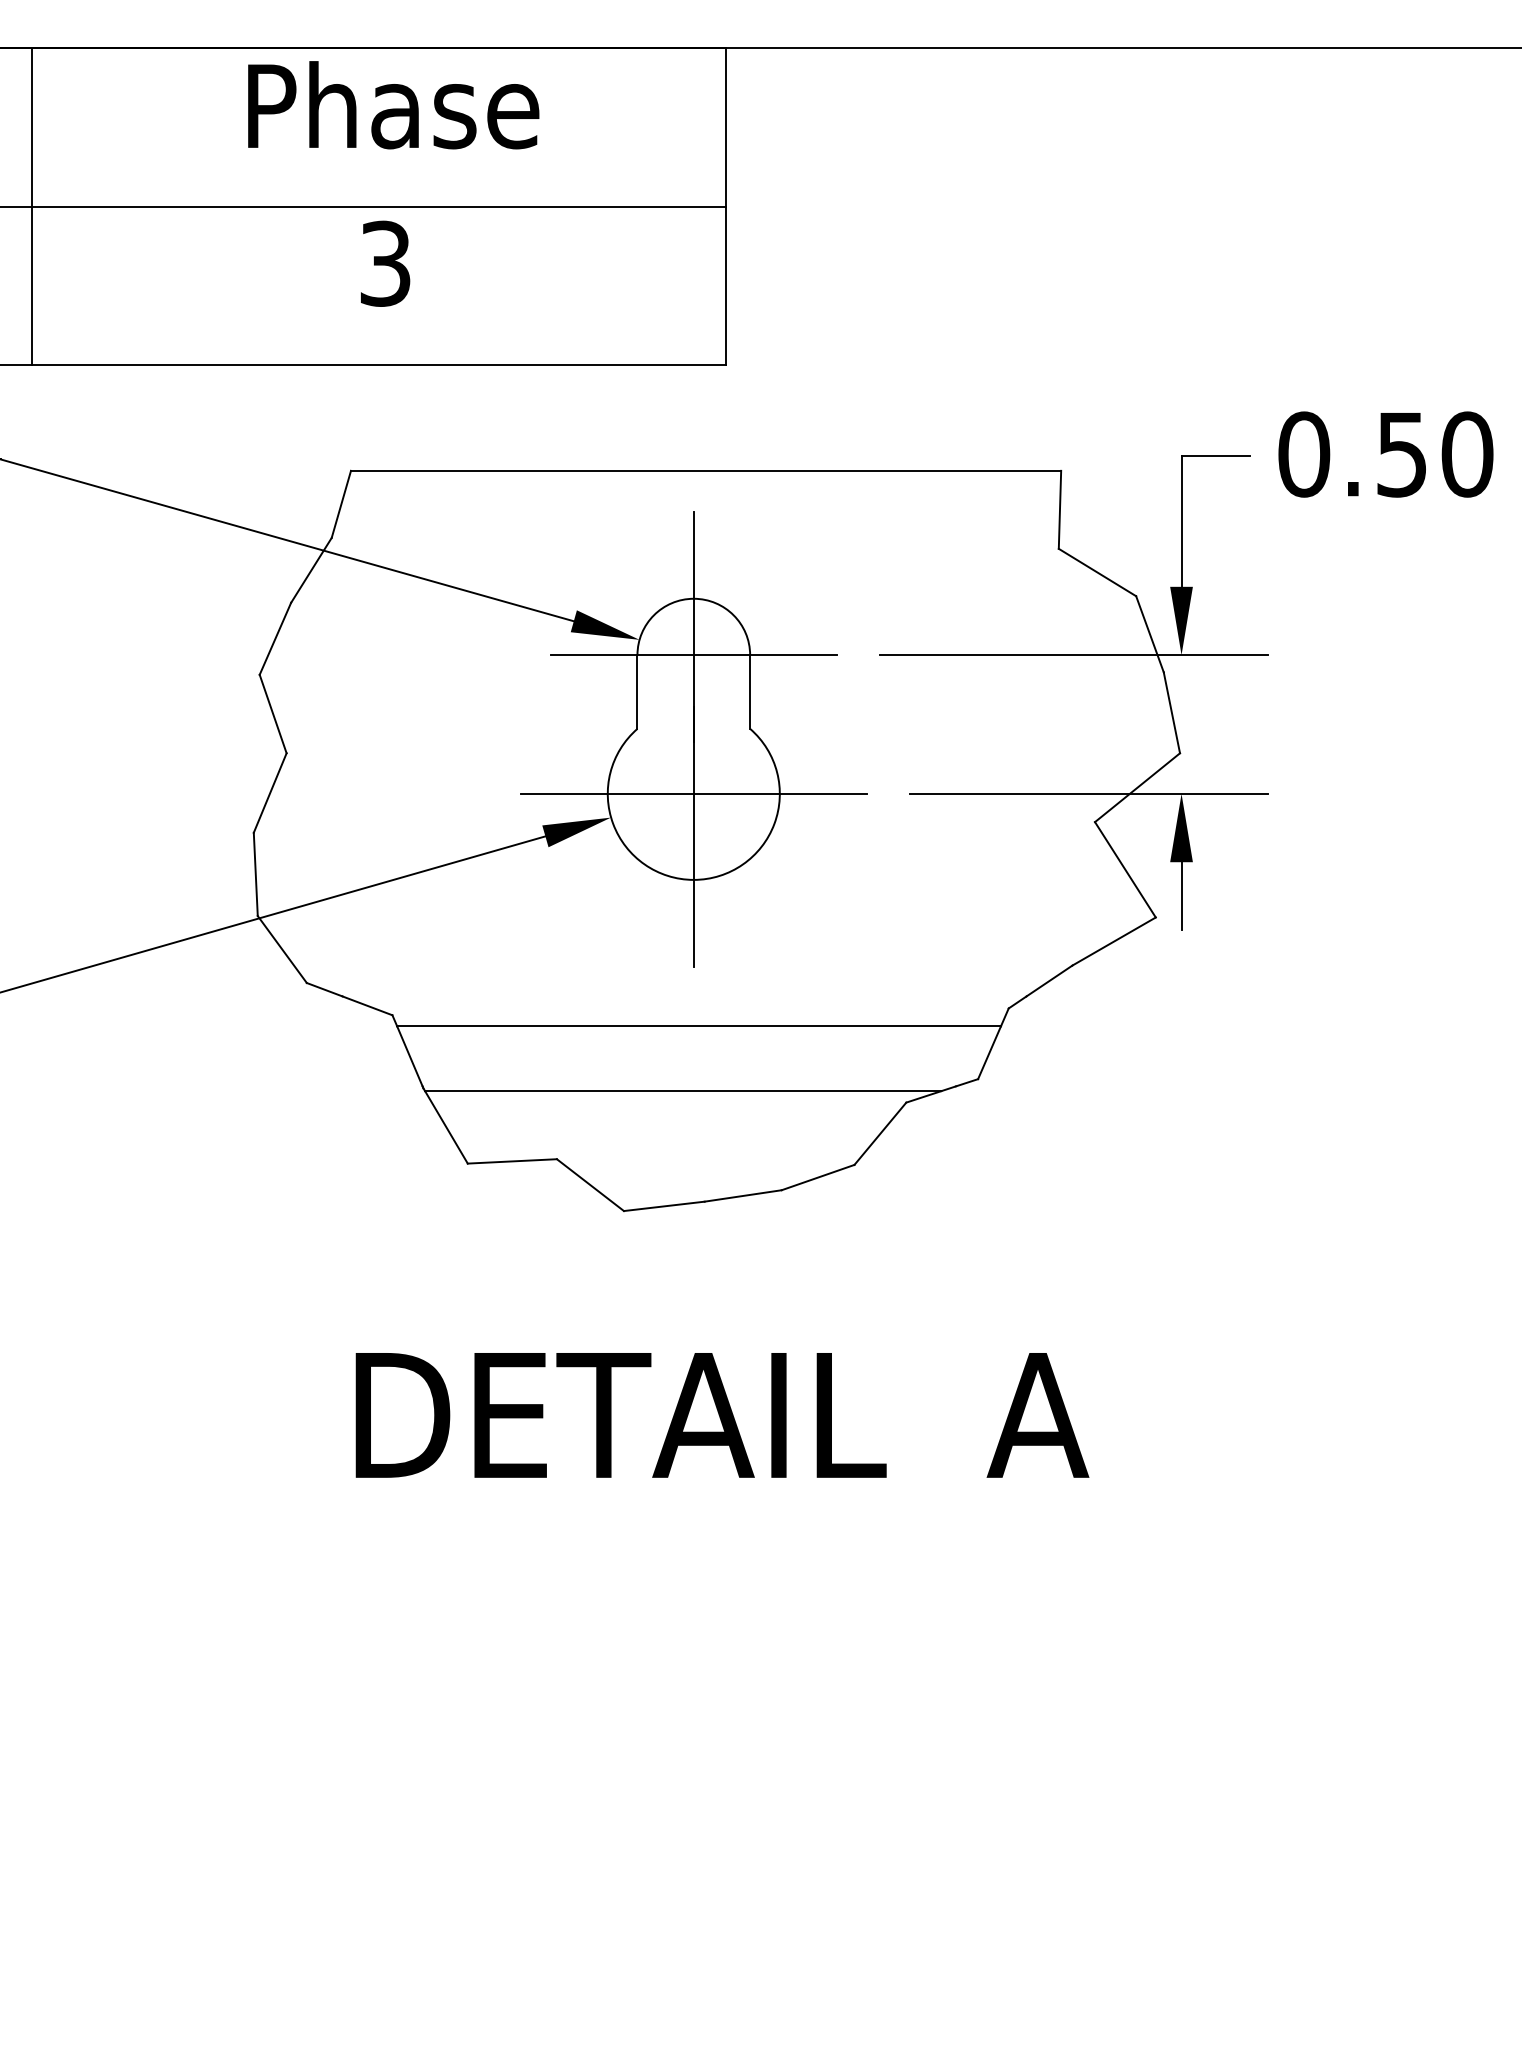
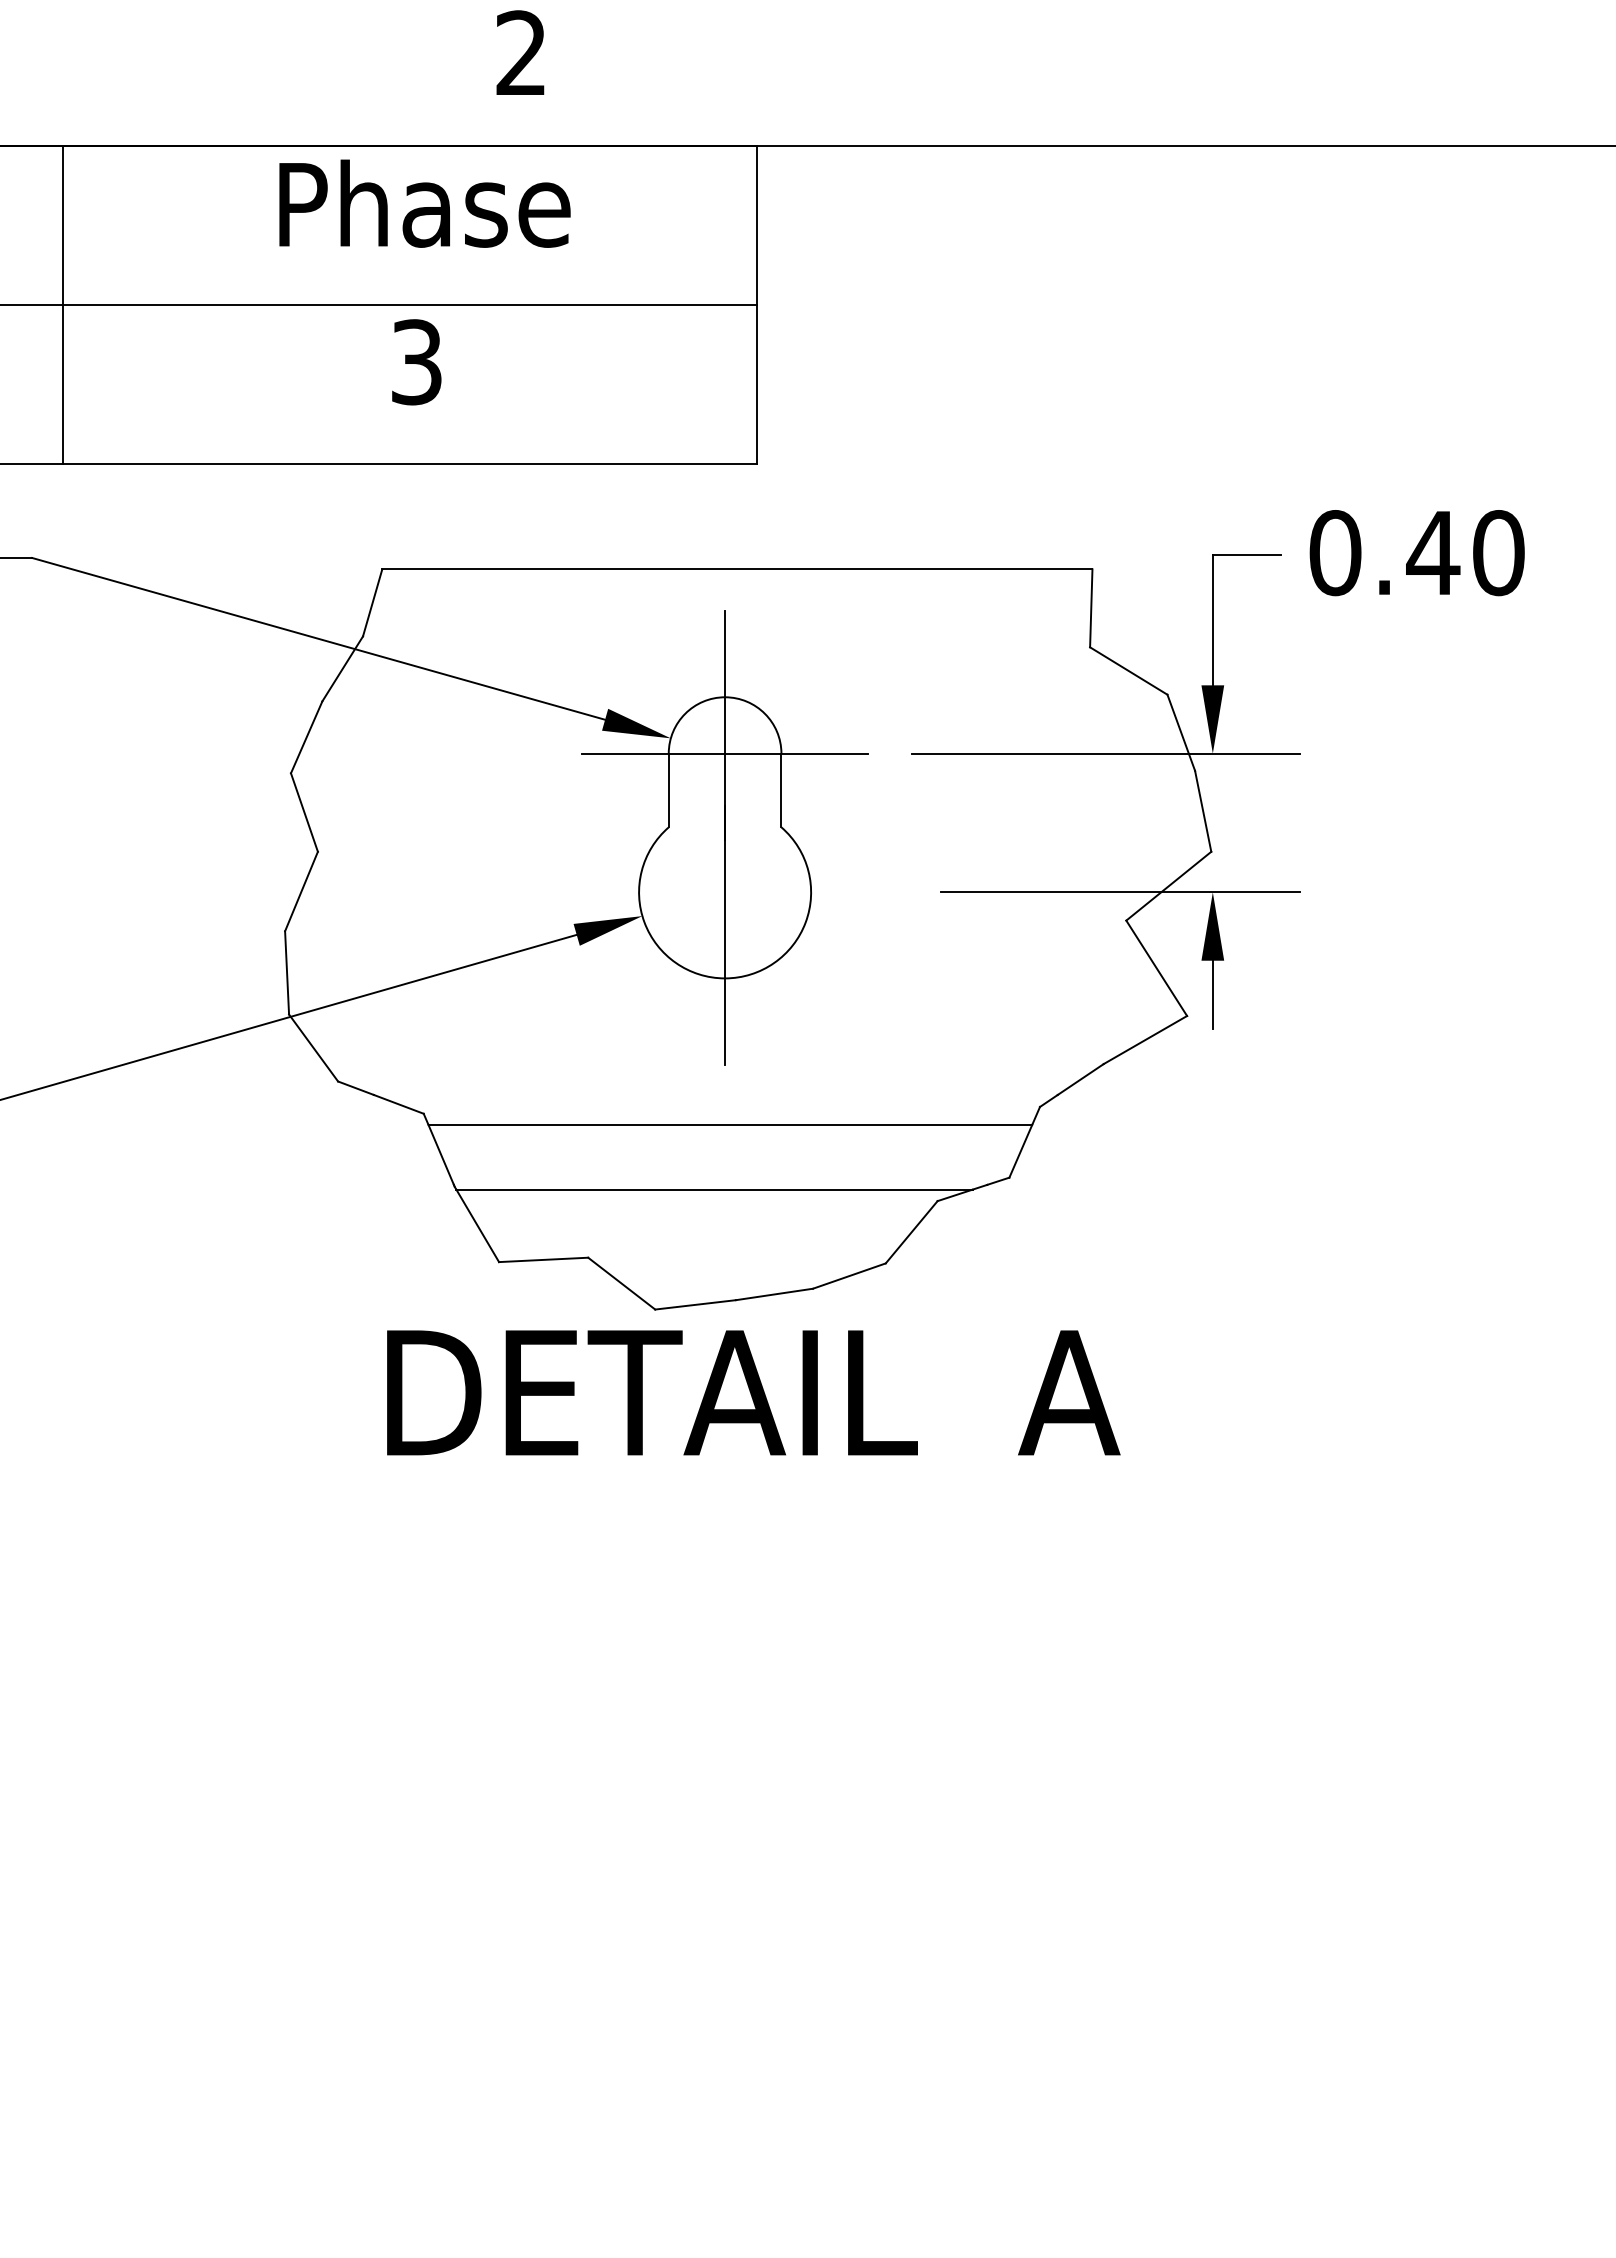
text: (1402, 455) -> (1433, 553), 0.50 -> 0.40
line: (693, 794) -> (724, 892), removed
text: (722, 1415) -> (753, 1392), moved

